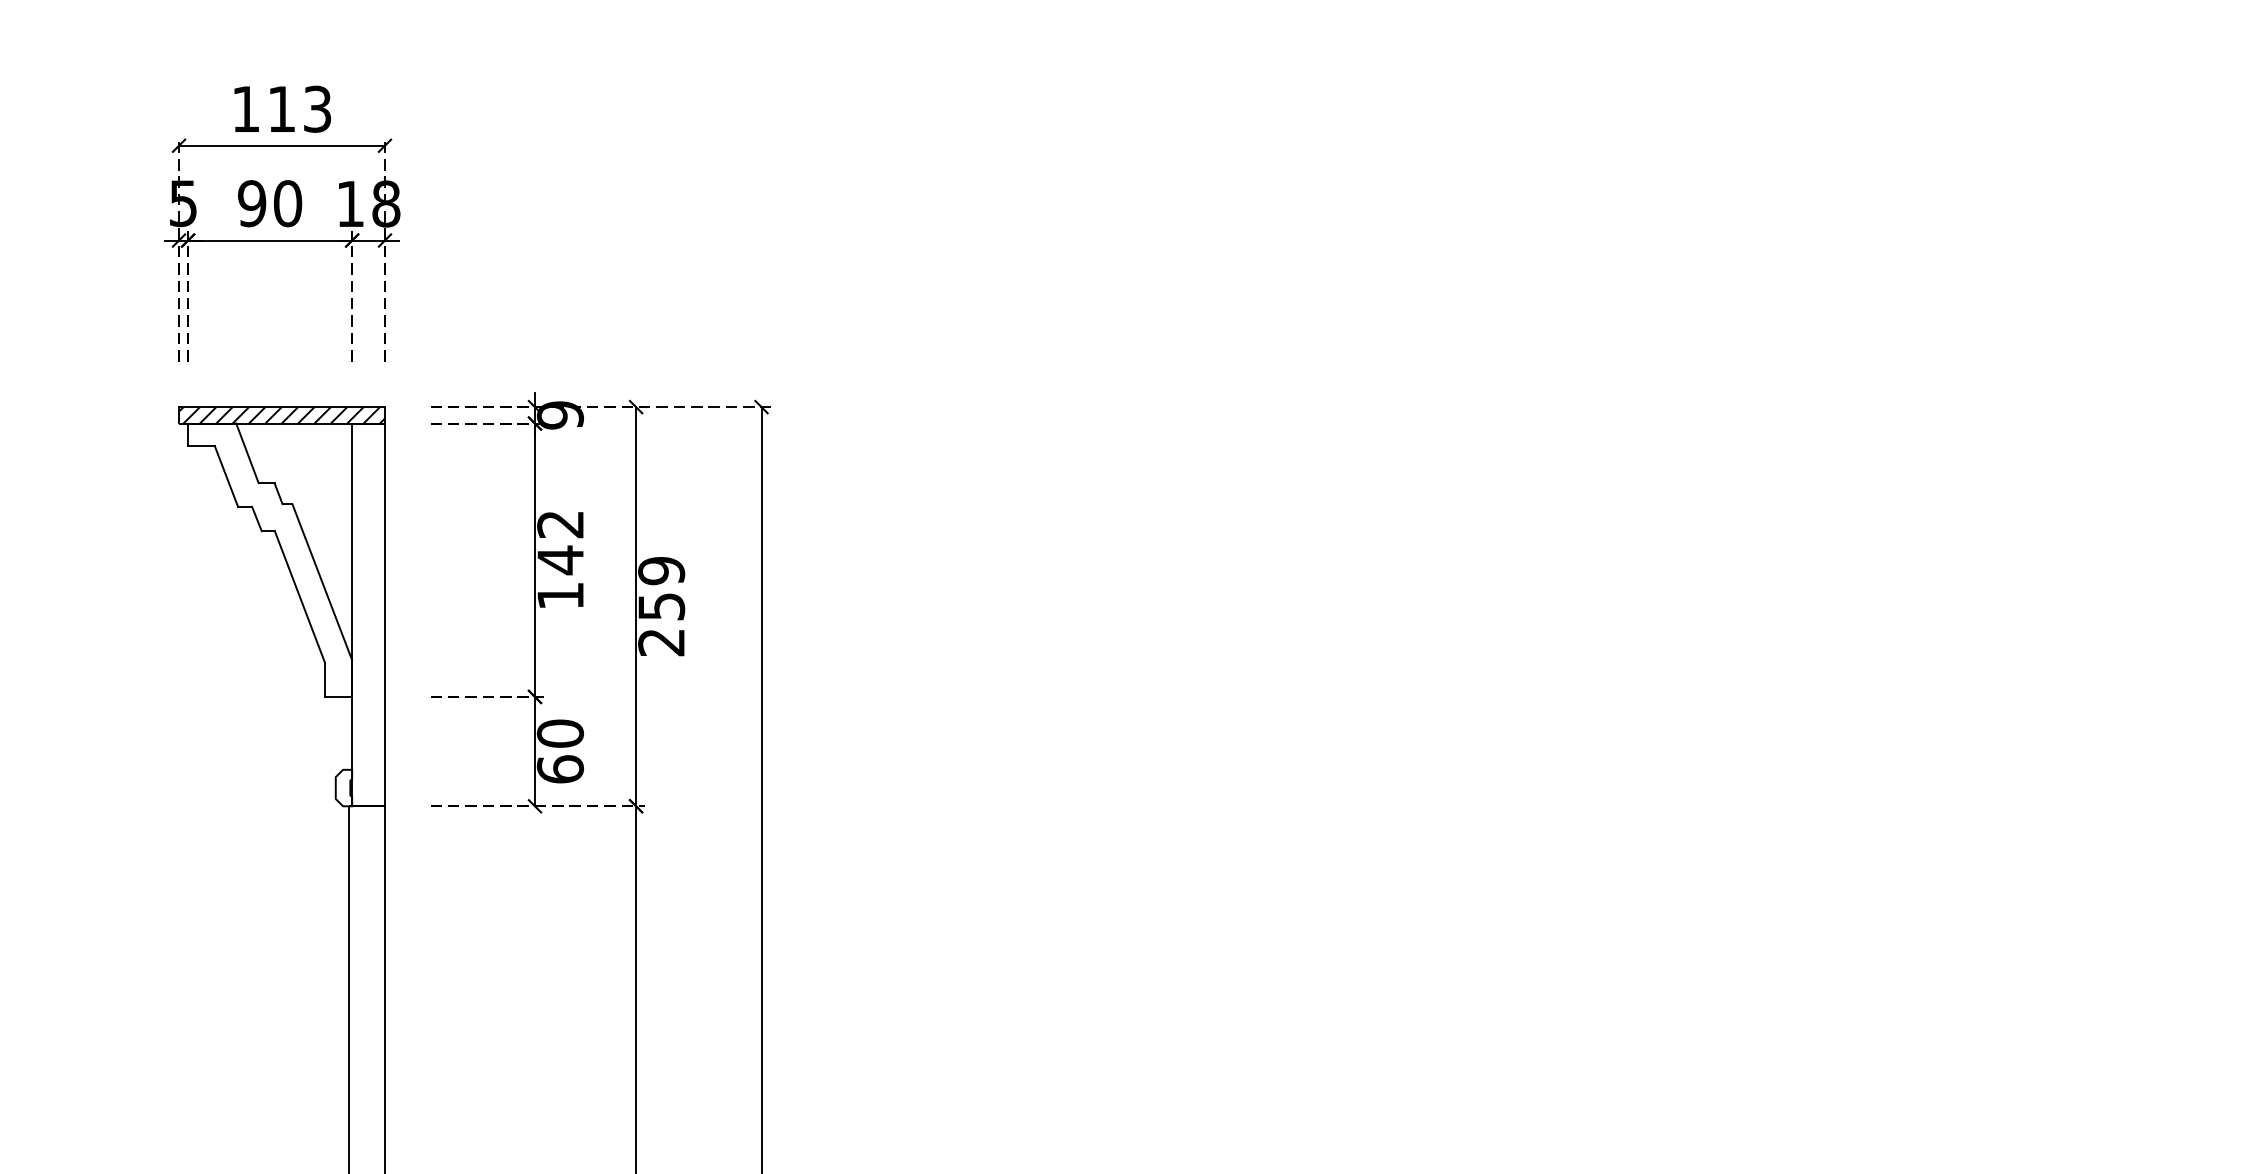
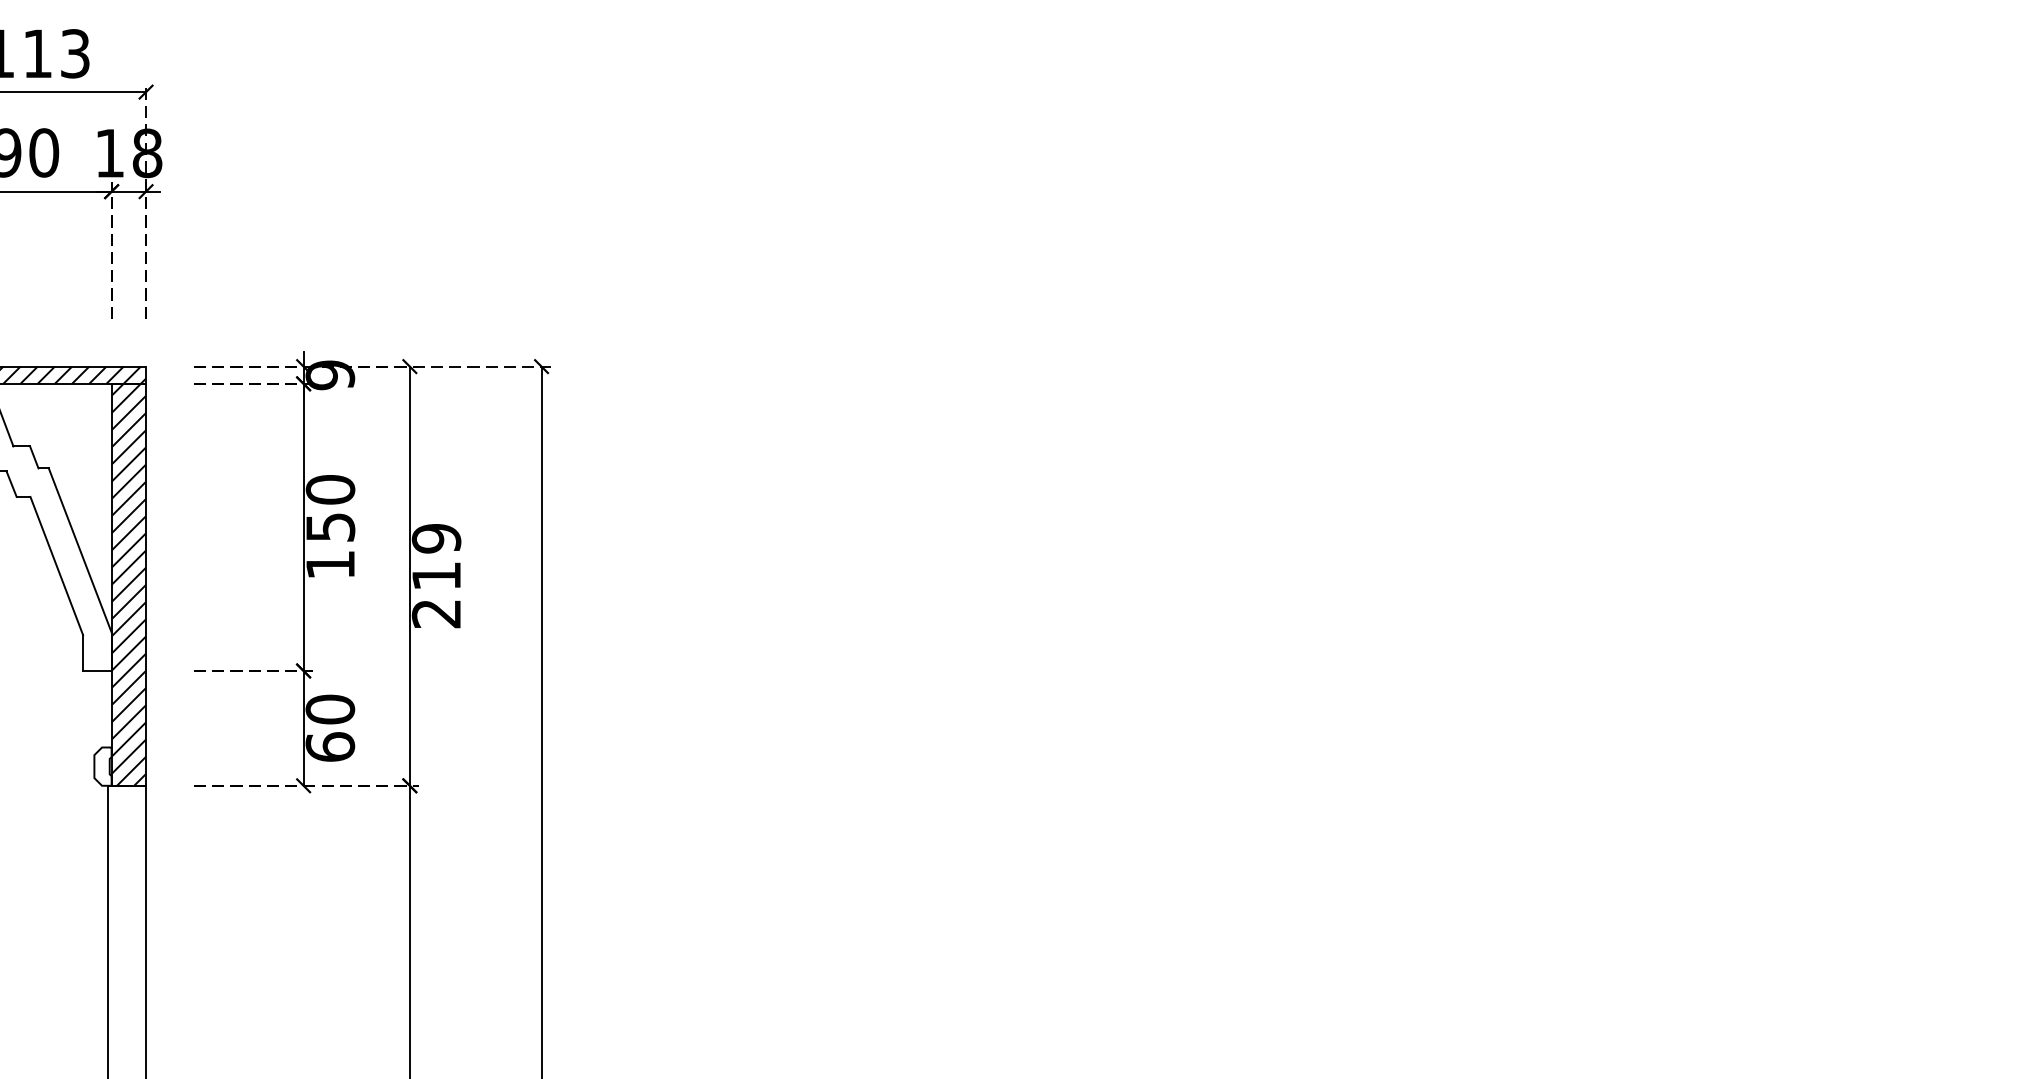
text: (560, 542) -> (330, 508), 142 -> 150
text: (661, 606) -> (436, 575), 259 -> 219
hatch: (368, 614) -> (128, 584), added

